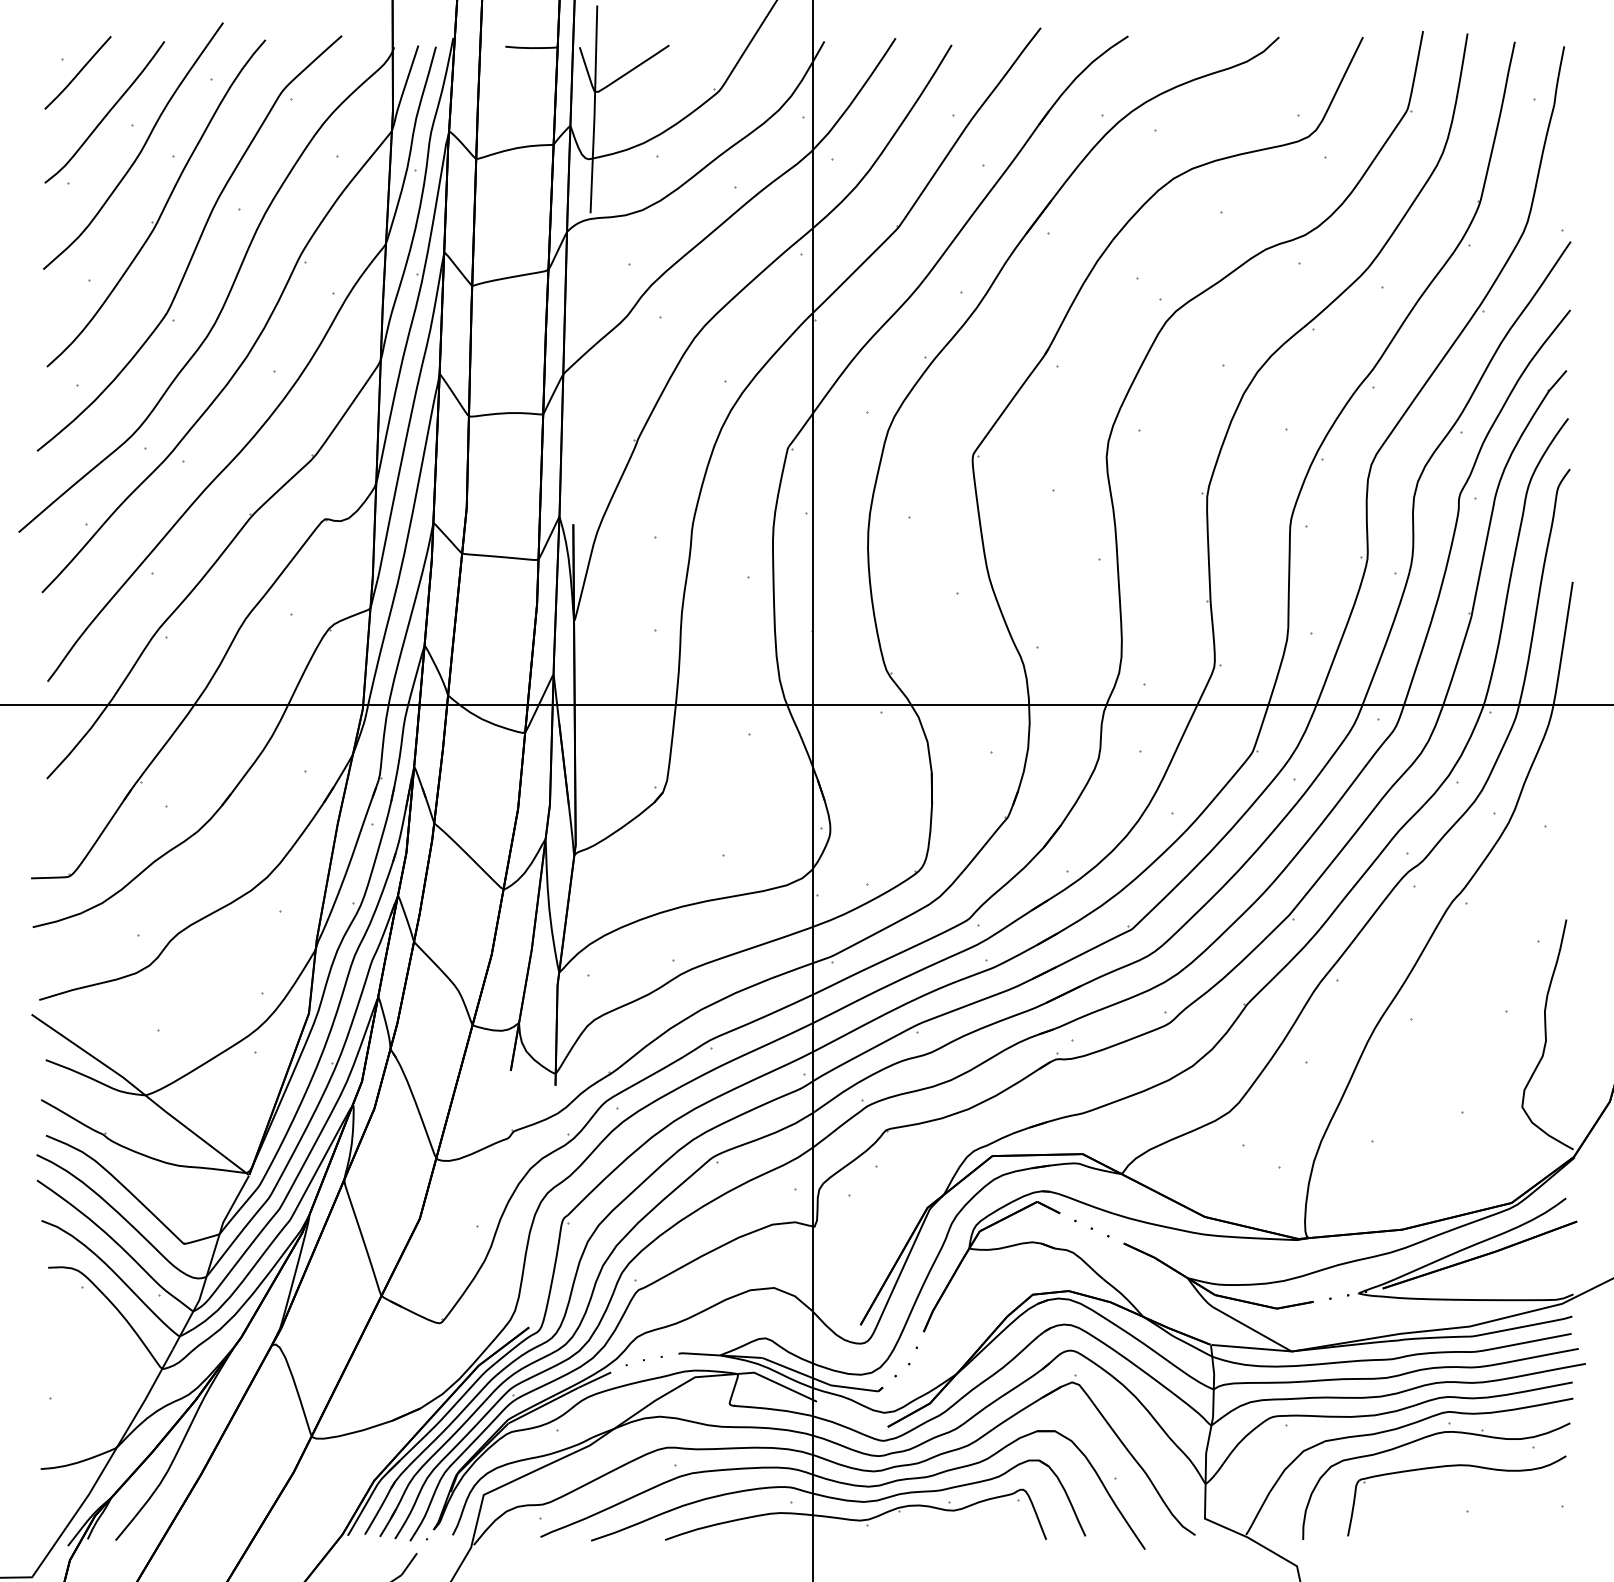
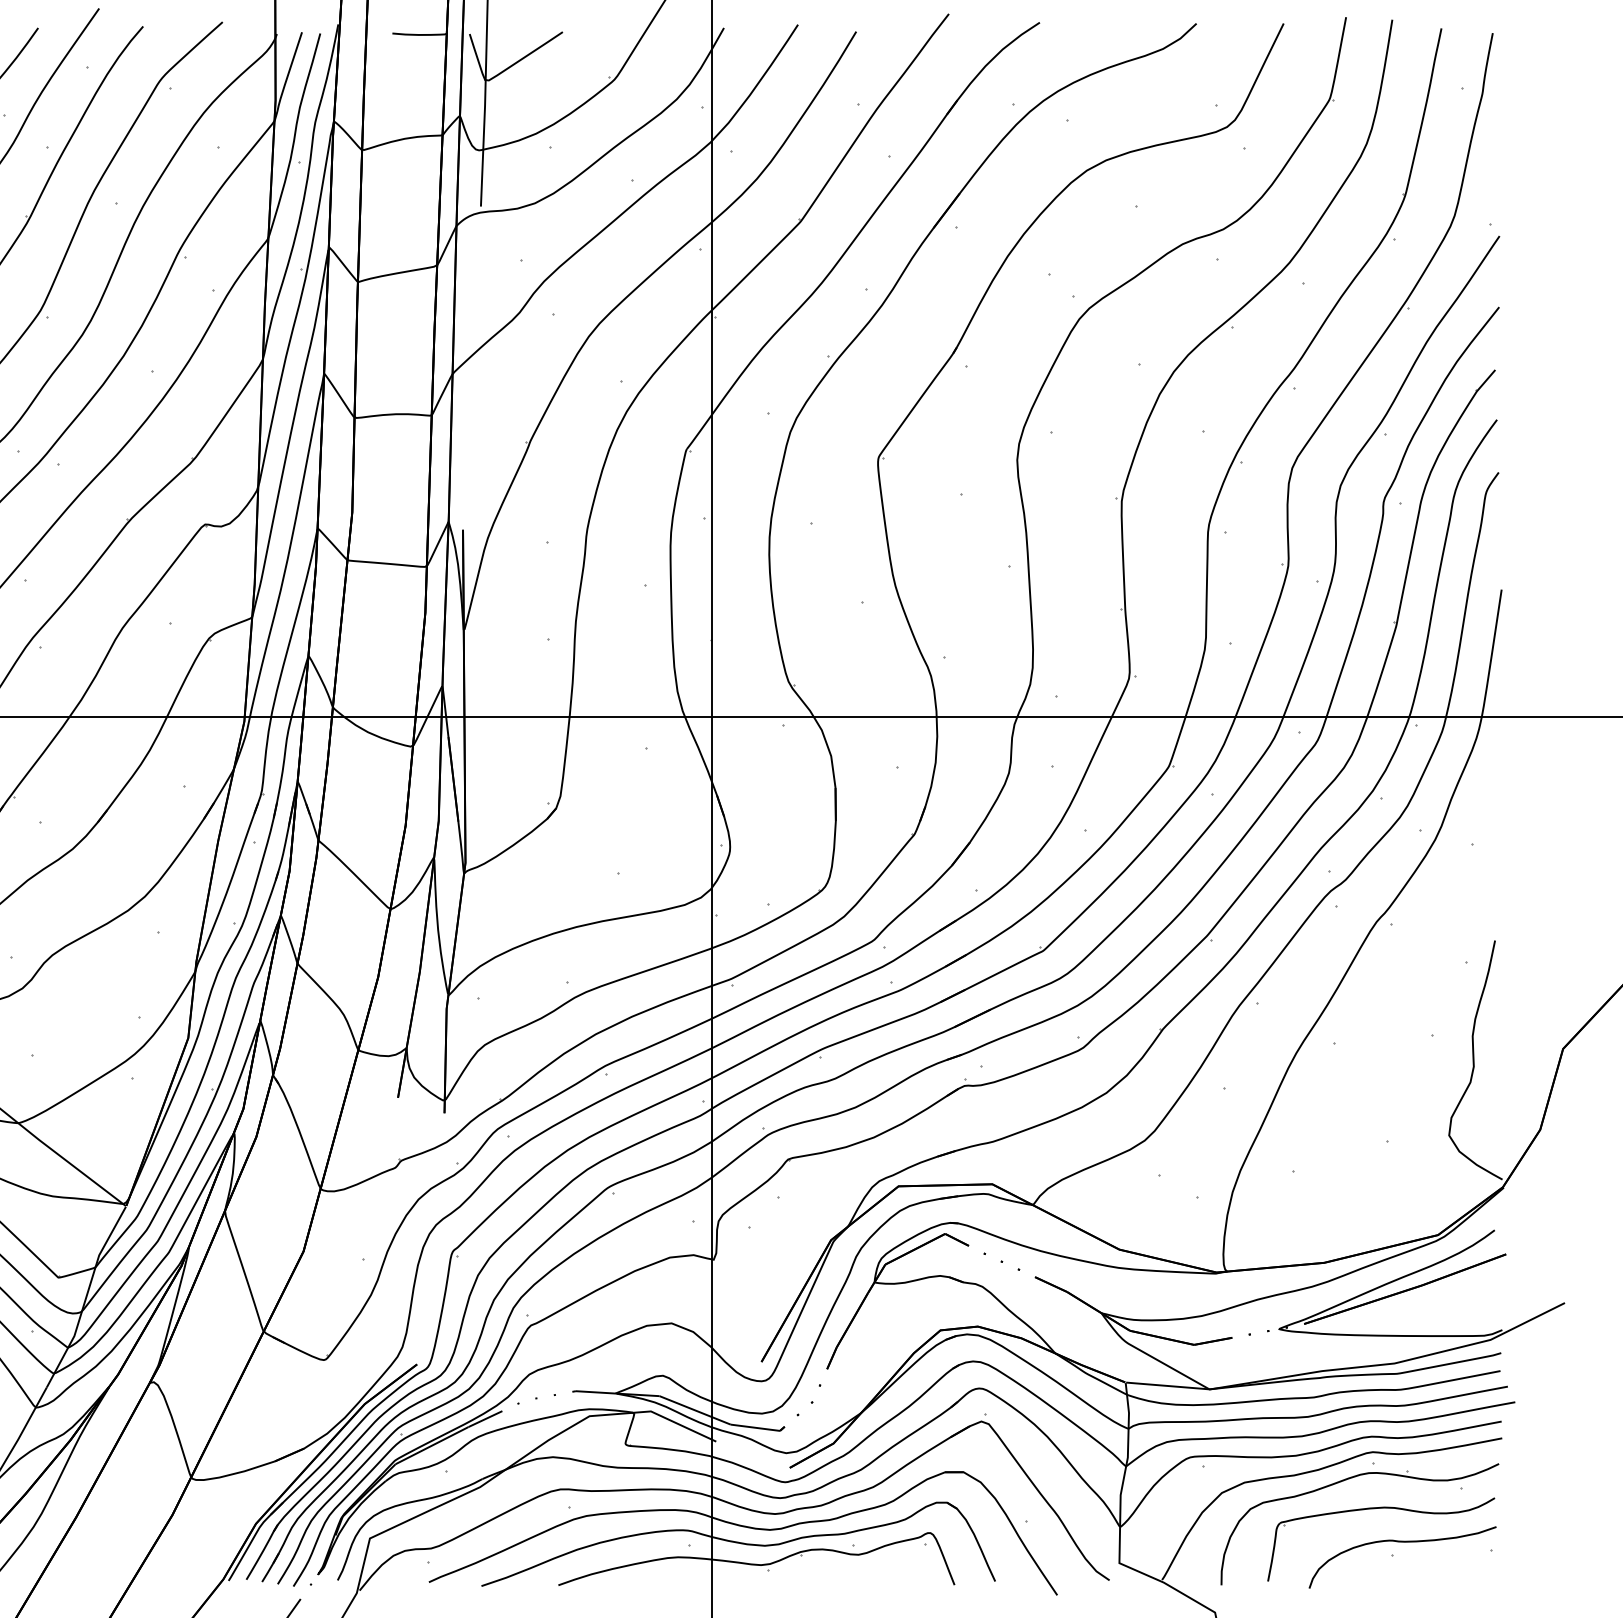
curve: (1477, 1498) -> (1402, 1542), added

